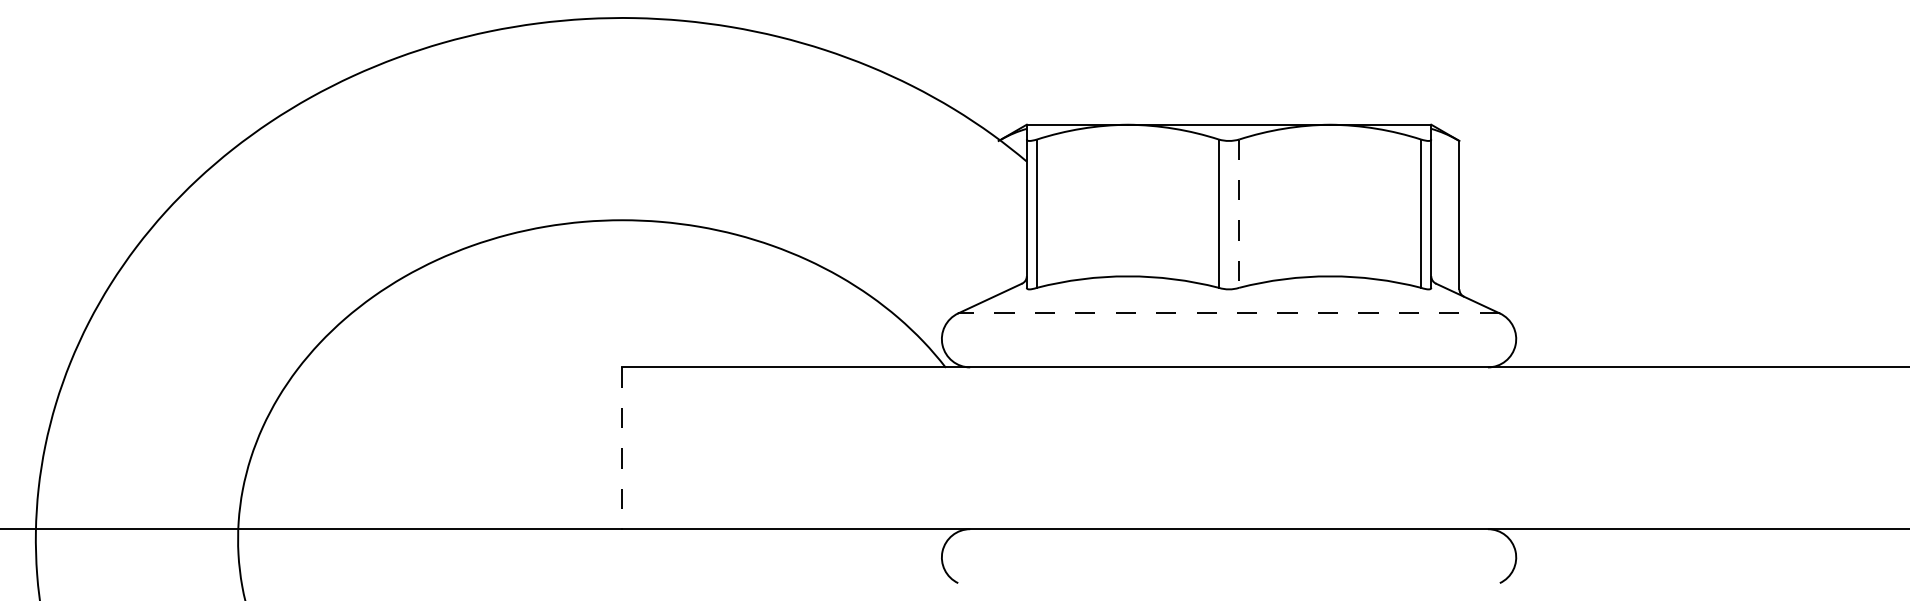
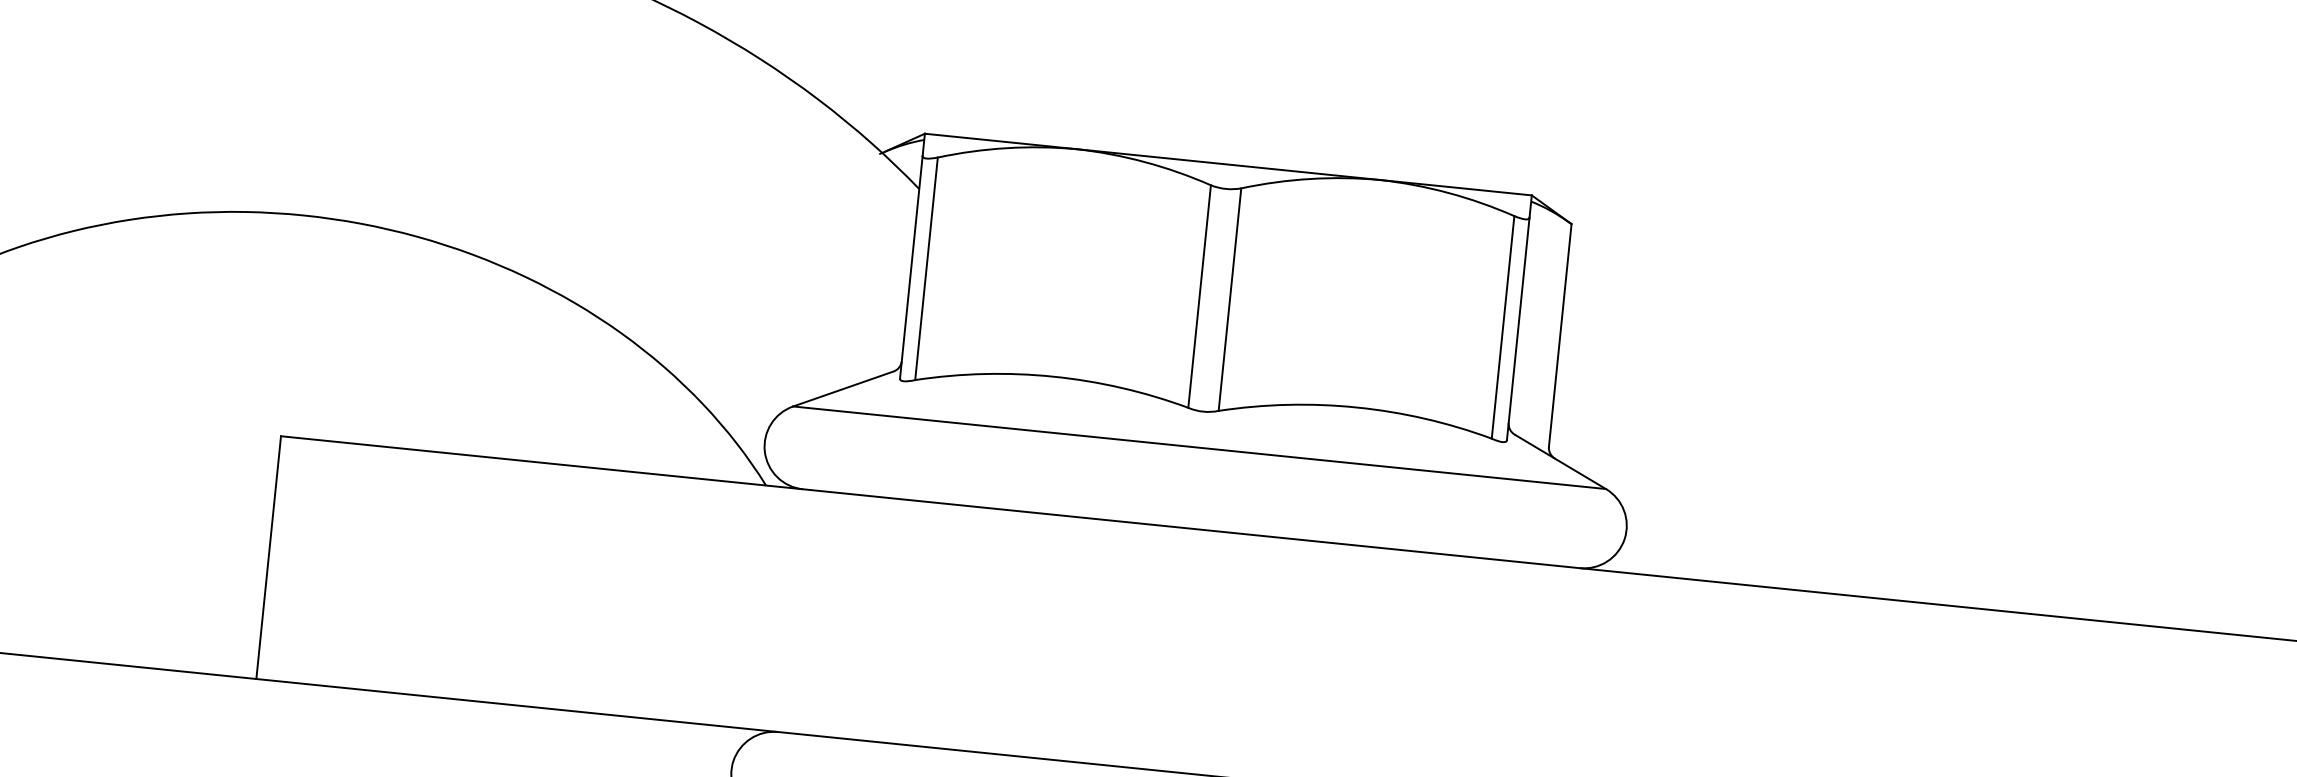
line: (1239, 214) -> (1230, 300), dashed -> solid
line: (1229, 313) -> (1200, 447), dashed -> solid
line: (622, 448) -> (268, 557), dashed -> solid

